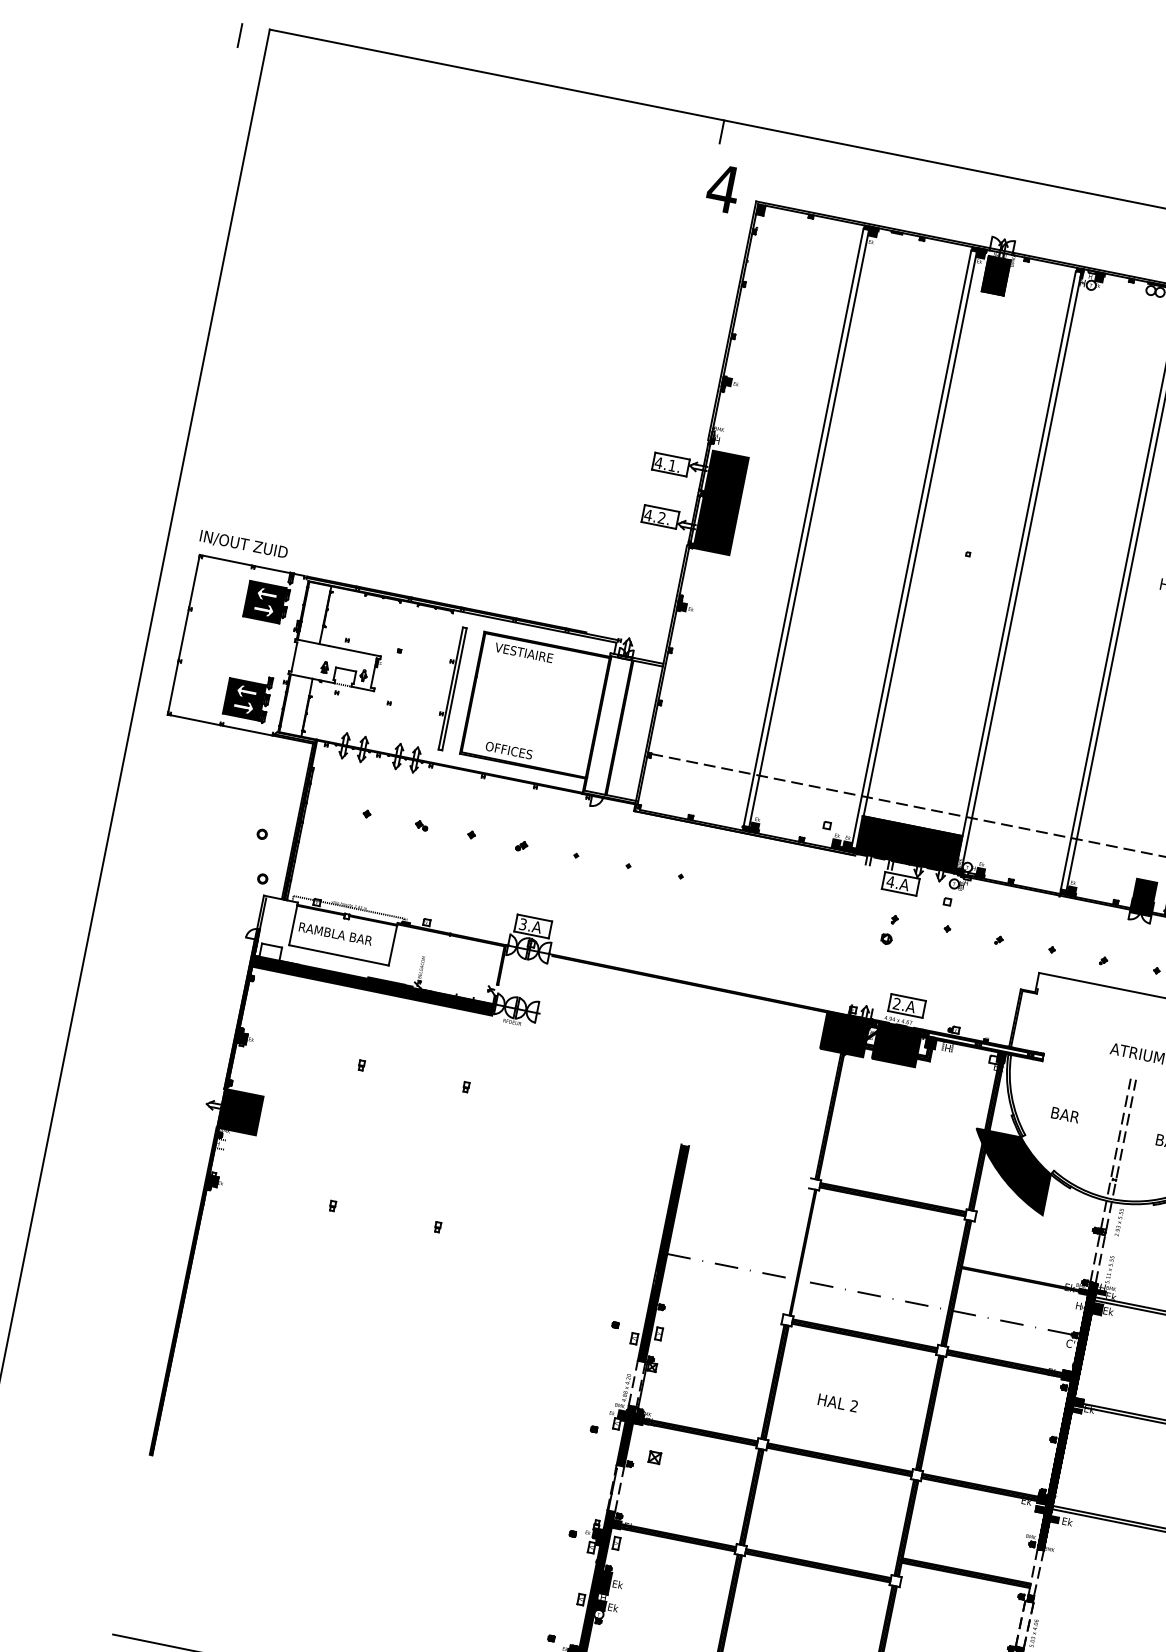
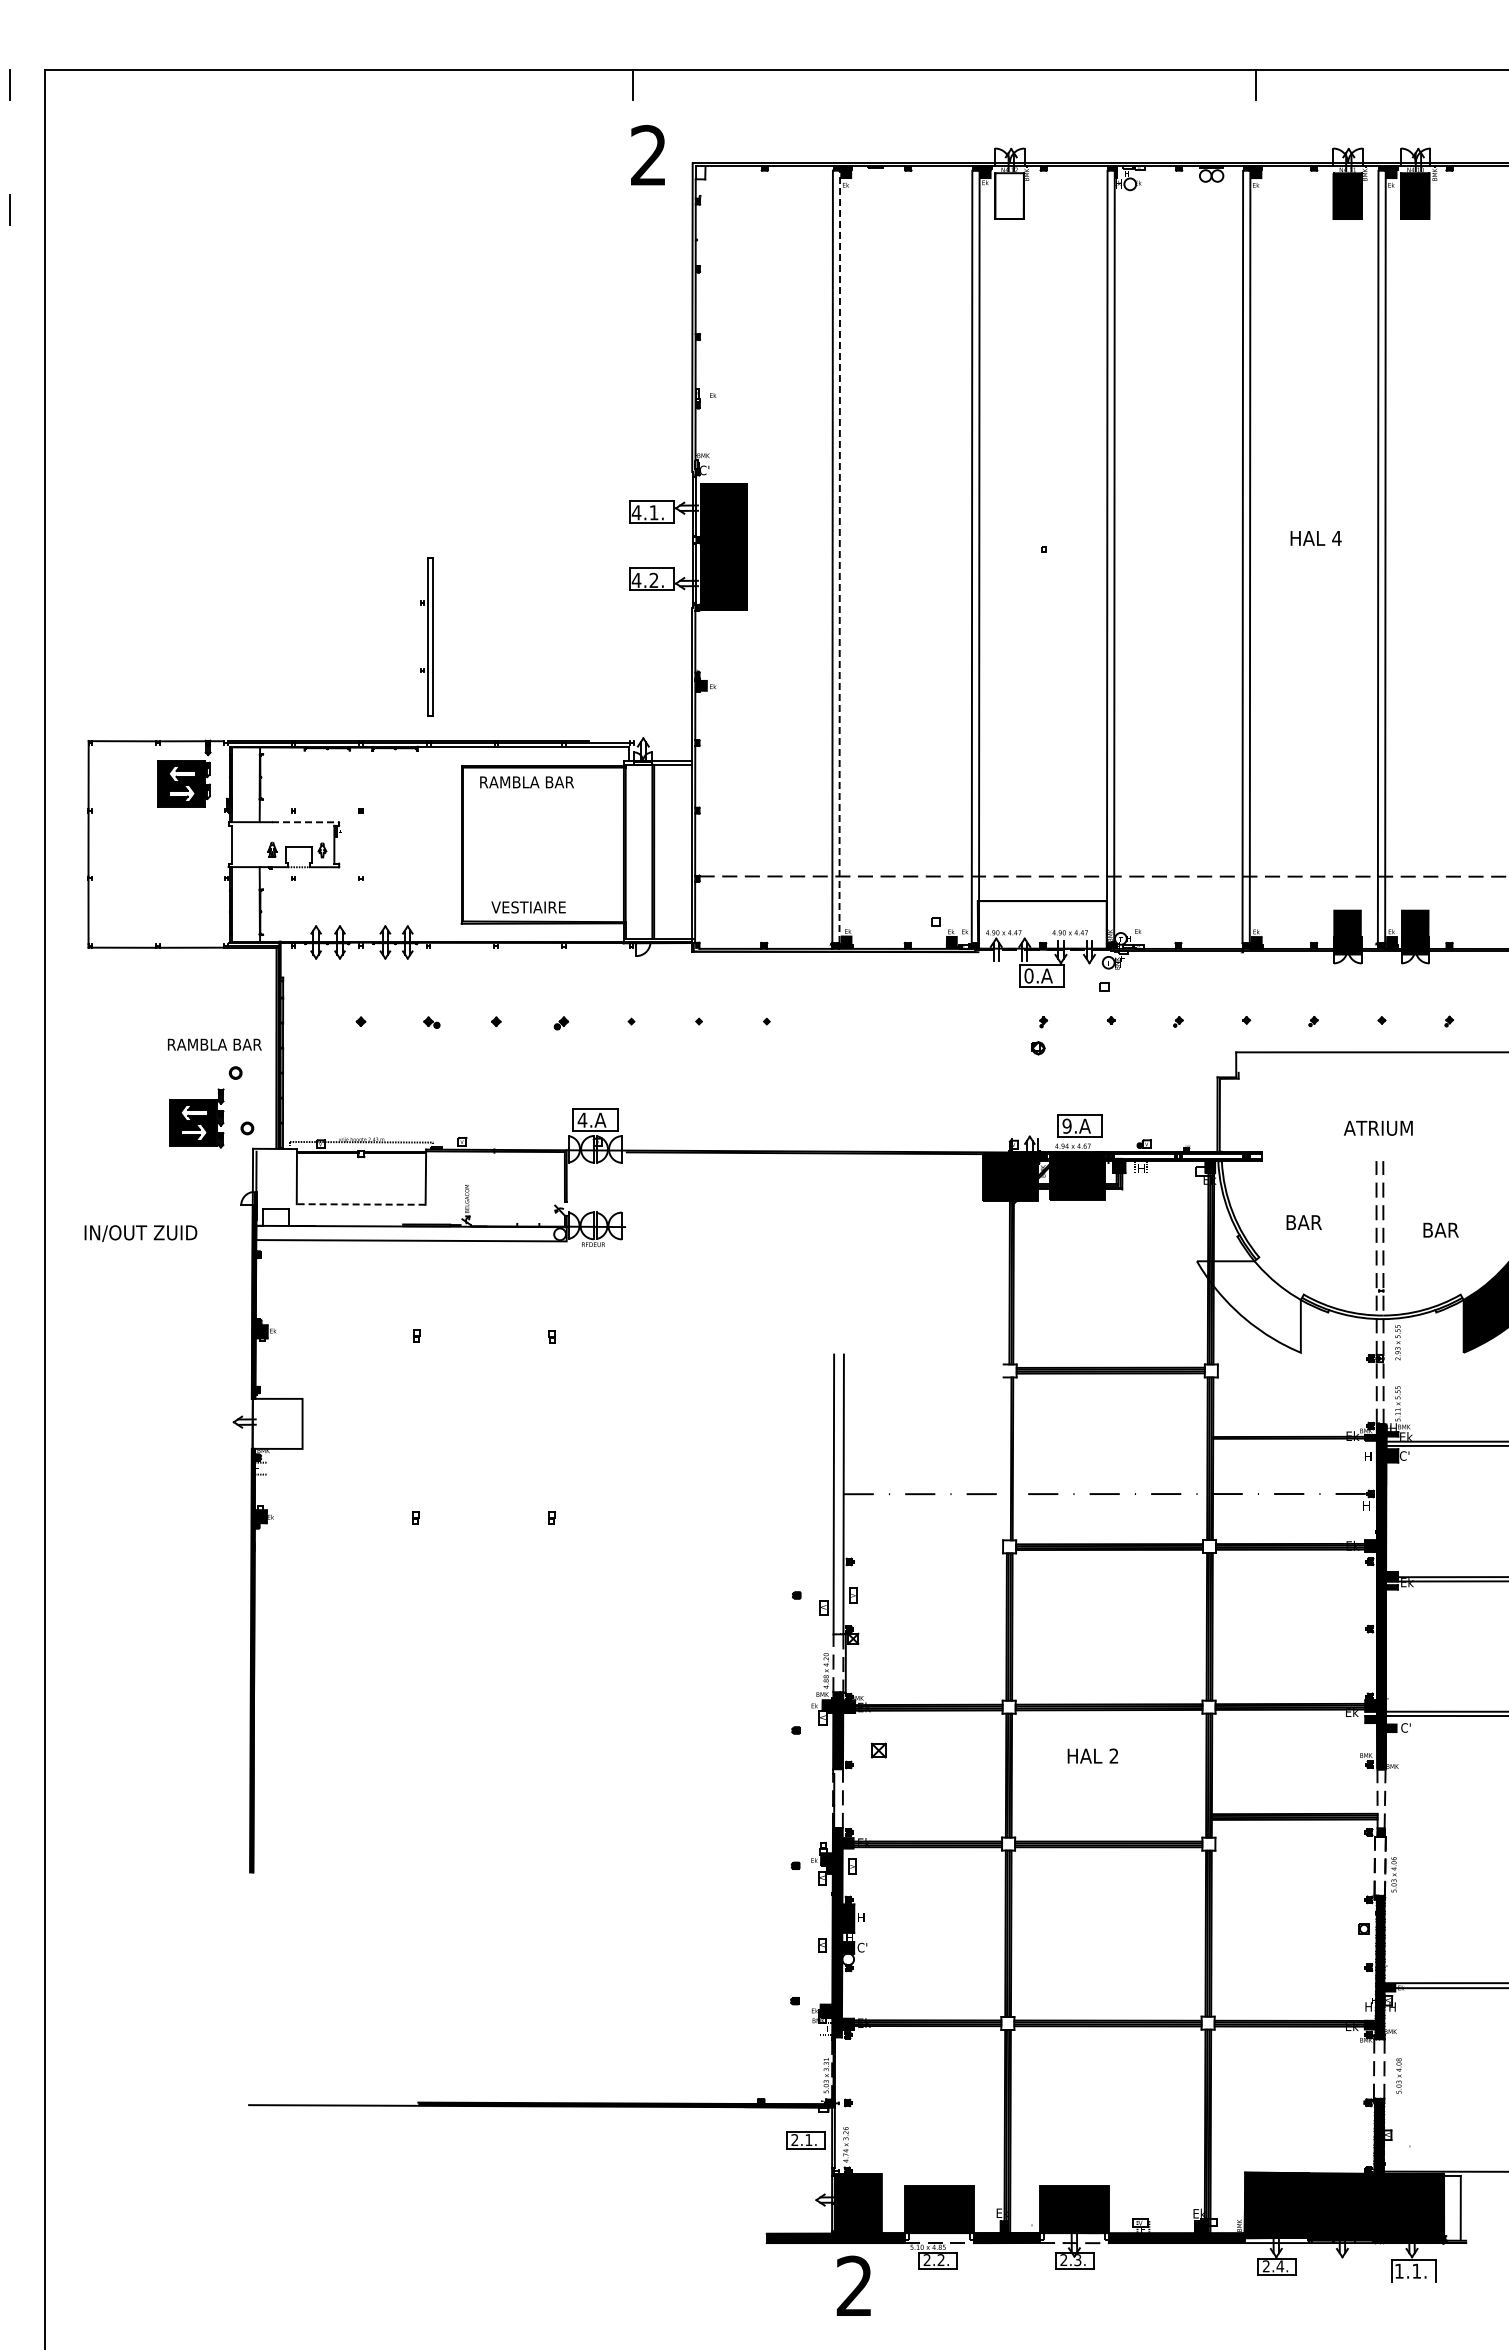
line: (220, 131) -> (9, 209), added
text: (723, 187) -> (648, 154), 4 -> 2
fill: (760, 209) -> (700, 172), removed
fill: (996, 275) -> (1009, 195), removed
fill: (1099, 277) -> (1138, 172), removed
fill: (726, 381) -> (700, 394), removed
text: (717, 440) -> (704, 470), H -> C'
line: (808, 528) -> (839, 556), solid -> dashed
text: (243, 544) -> (140, 1233), moved
line: (354, 651) -> (305, 822), solid -> dashed
text: (532, 654) -> (526, 782), VESTIAIRE -> RAMBLA BAR
part: (449, 688) -> (426, 636), moved
part: (247, 696) -> (196, 1118), moved
text: (514, 751) -> (528, 907), OFFICES -> VESTIAIRE
fill: (908, 843) -> (1041, 924), removed
fill: (846, 845) -> (965, 941), removed
fill: (980, 872) -> (1138, 941), removed
text: (890, 881) -> (1028, 975), 4.A -> 0.A
text: (523, 923) -> (582, 1119), 3.A -> 4.A
text: (335, 933) -> (214, 1044), moved
line: (338, 955) -> (360, 1204), solid -> dashed
fill: (373, 985) -> (411, 1233), removed
text: (896, 1003) -> (1066, 1125), 2.A -> 9.A
fill: (240, 1111) -> (277, 1423), removed
fill: (1009, 1171) -> (1248, 1306), removed
fill: (663, 1253) -> (838, 1494), removed
text: (1107, 1310) -> (1405, 1455), Ek -> C'
text: (1070, 1343) -> (1367, 1505), C' -> H
text: (837, 1402) -> (1092, 1755), moved
text: (1067, 1521) -> (1407, 1727), Ek -> C'
text: (618, 1584) -> (864, 1917), Ek -> H
text: (612, 1607) -> (863, 1947), Ek -> C'

